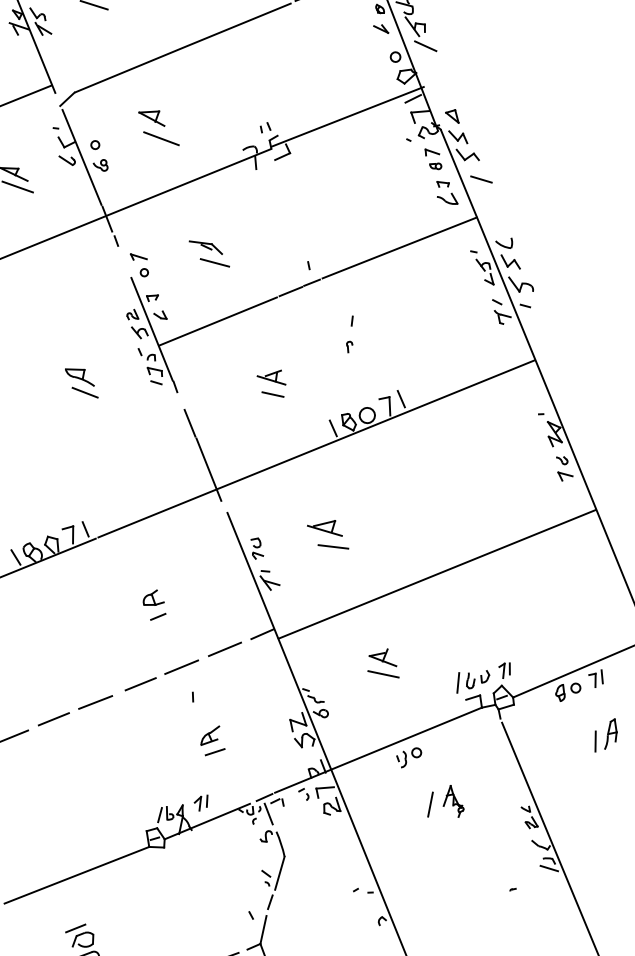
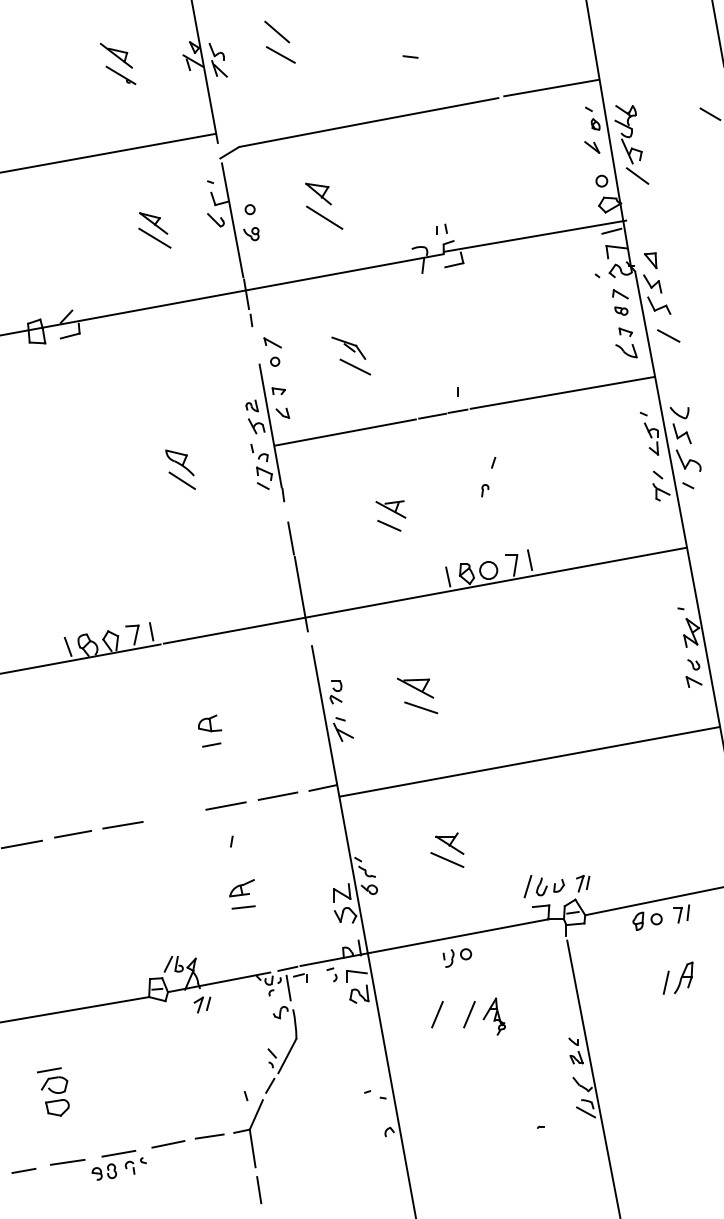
line: (140, 684) -> (176, 815), removed
part: (201, 802) -> (202, 1004), moved
line: (402, 810) -> (437, 1014), added

